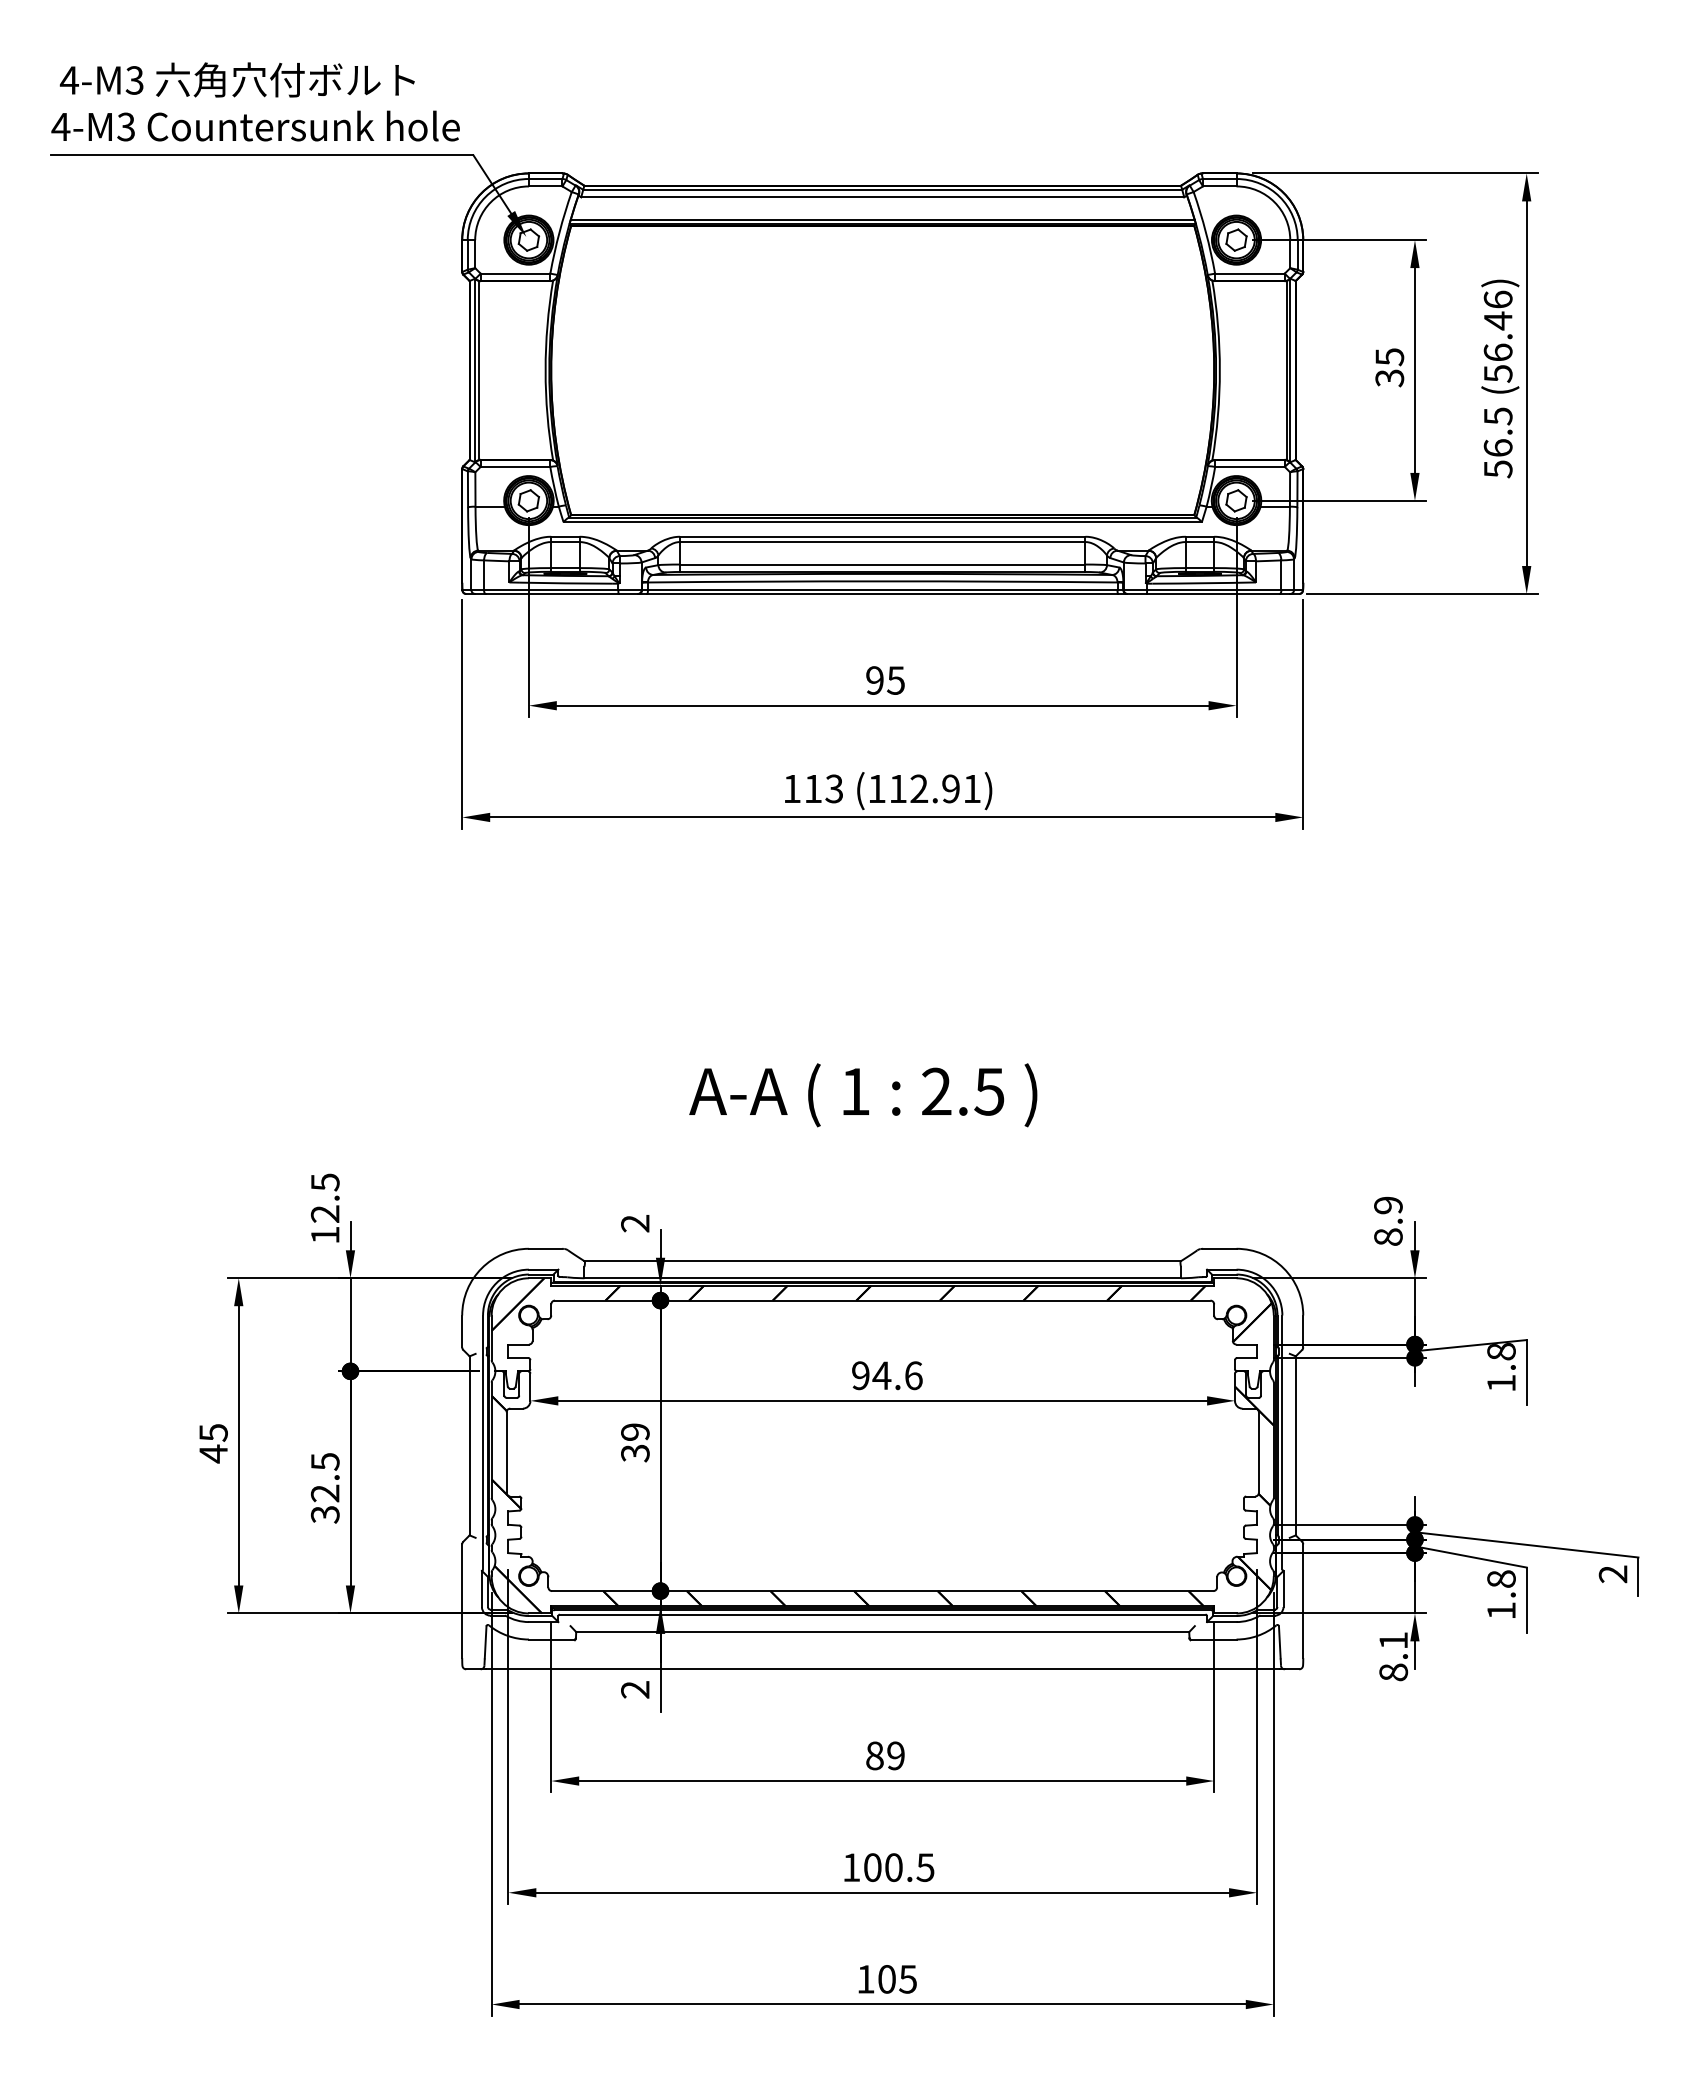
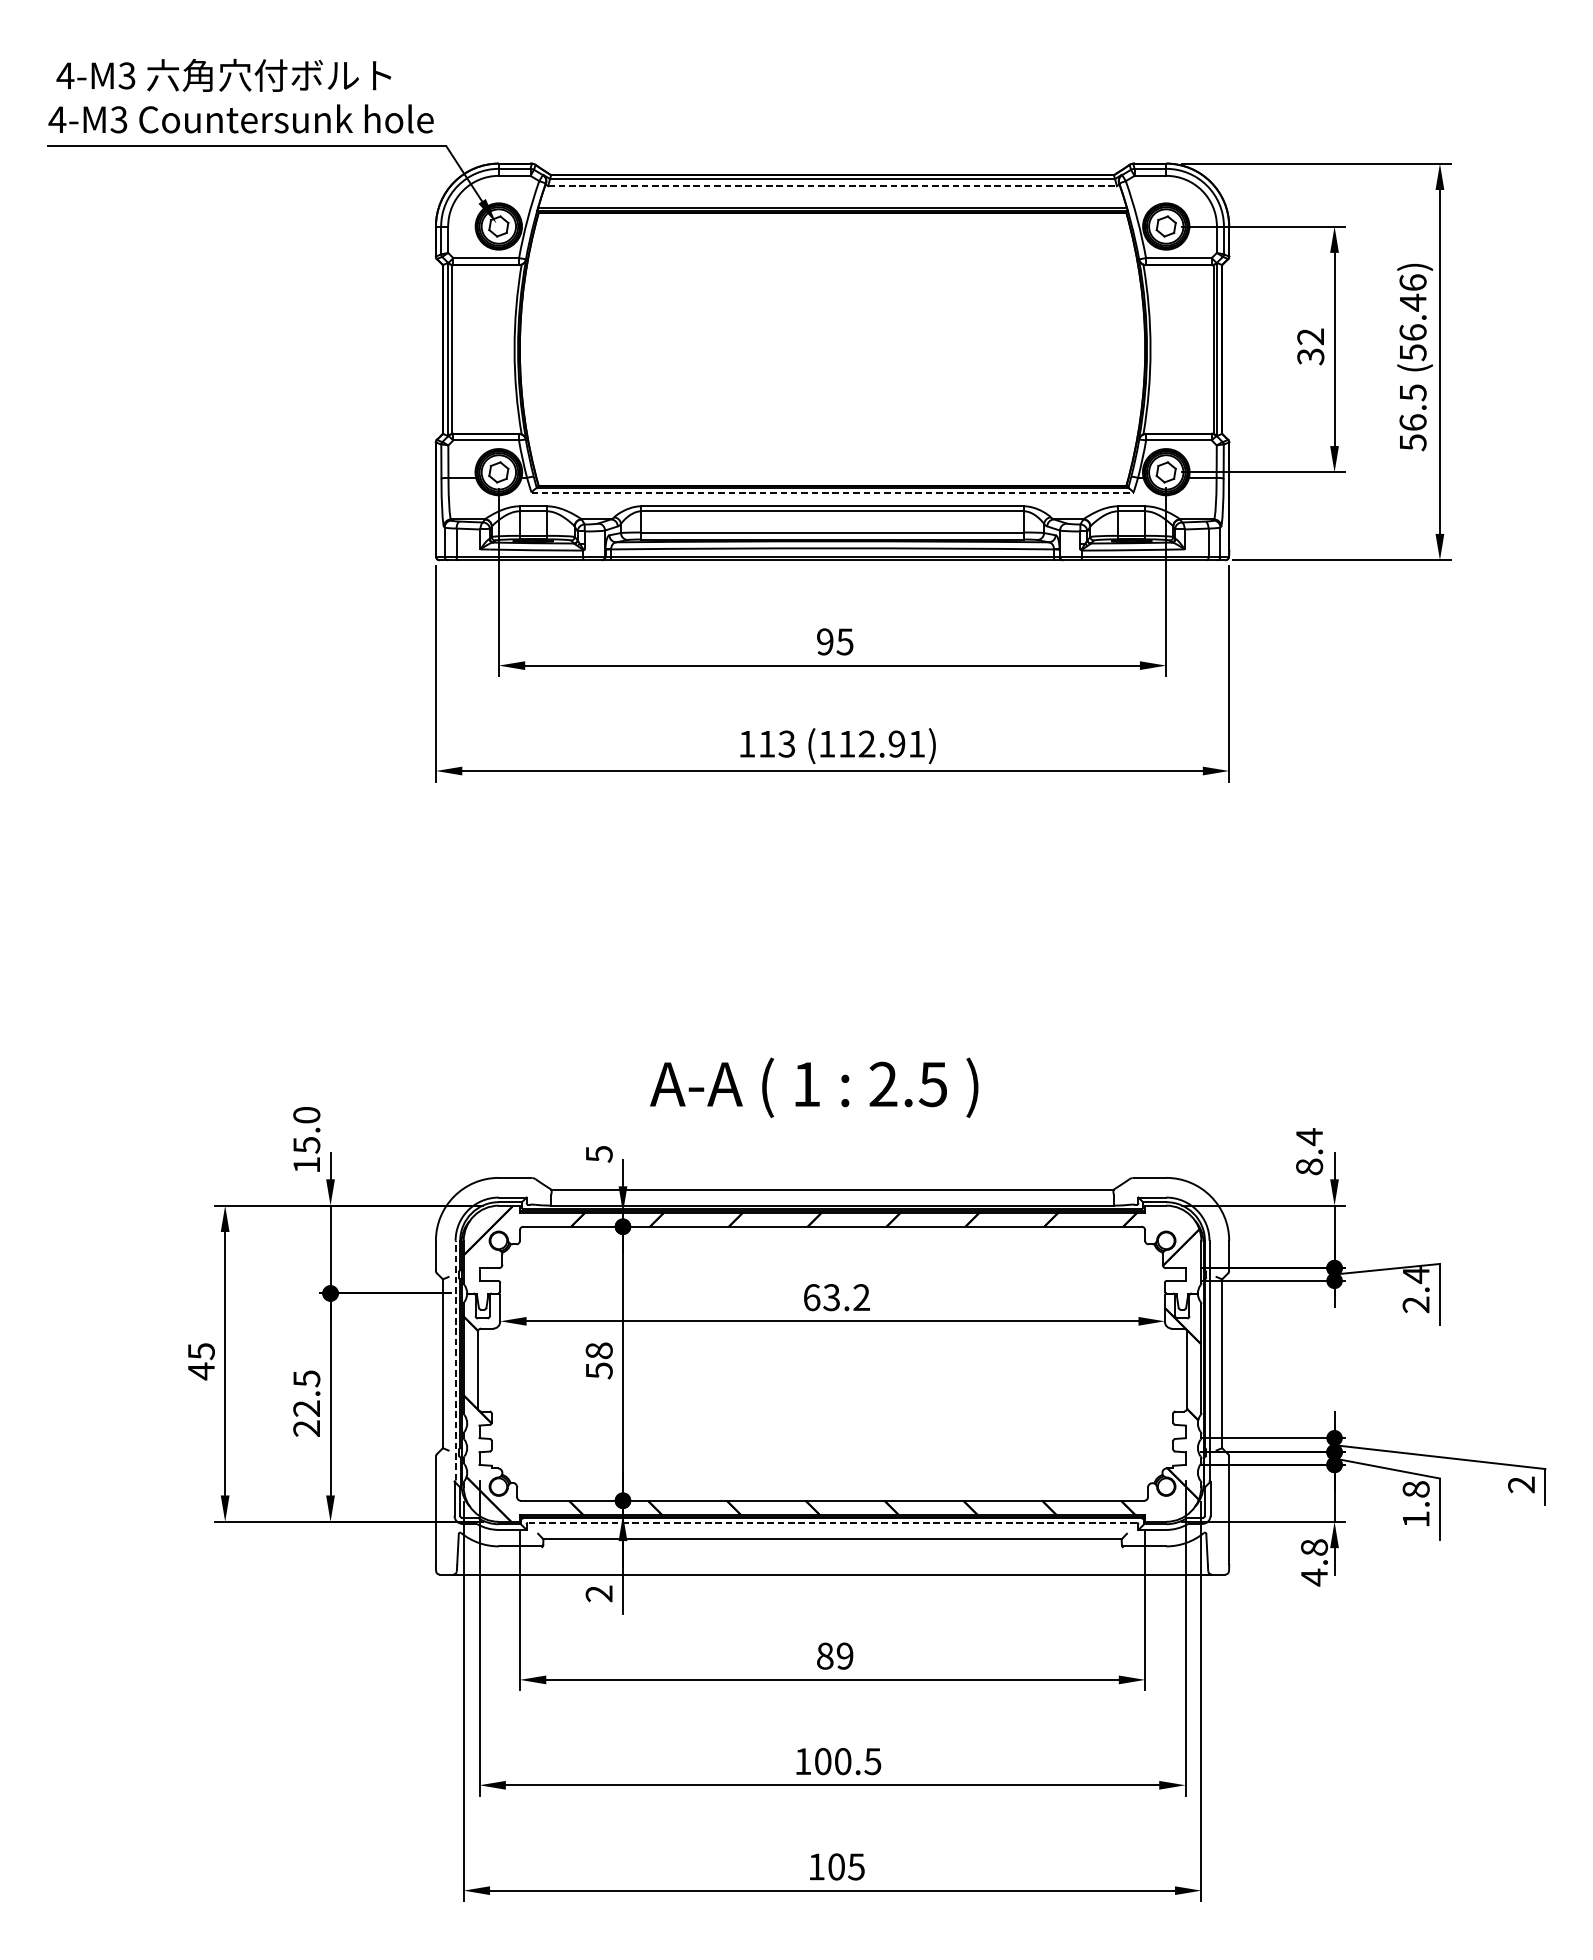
line: (882, 197) -> (832, 186), solid -> dashed
text: (1389, 357) -> (1310, 337), 35 -> 32
line: (883, 522) -> (833, 492), solid -> dashed
text: (863, 1095) -> (814, 1087), moved
text: (324, 1198) -> (306, 1130), 12.5 -> 15.0
text: (1388, 1205) -> (1309, 1137), 8.9 -> 8.4
text: (635, 1223) -> (599, 1154), 2 -> 5
text: (1501, 1367) -> (1416, 1289), 1.8 -> 2.4
text: (887, 1375) -> (837, 1297), 94.6 -> 63.2
line: (483, 1442) -> (456, 1360), solid -> dashed
text: (635, 1442) -> (599, 1360), 39 -> 58
text: (325, 1514) -> (306, 1428), 32.5 -> 22.5
line: (882, 1614) -> (832, 1522), solid -> dashed
text: (1393, 1656) -> (1314, 1562), 8.1 -> 4.8

